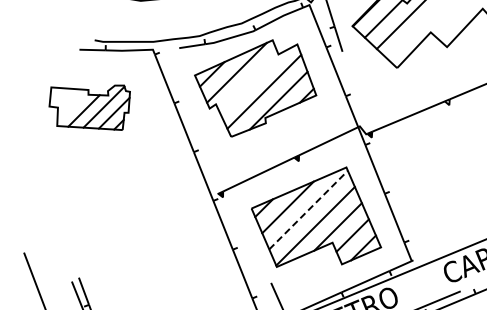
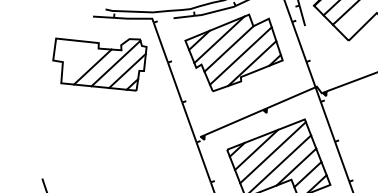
line: (249, 83) -> (229, 48), added
part: (89, 107) -> (99, 63), size x1.43
line: (308, 210) -> (272, 153), dashed -> solid

